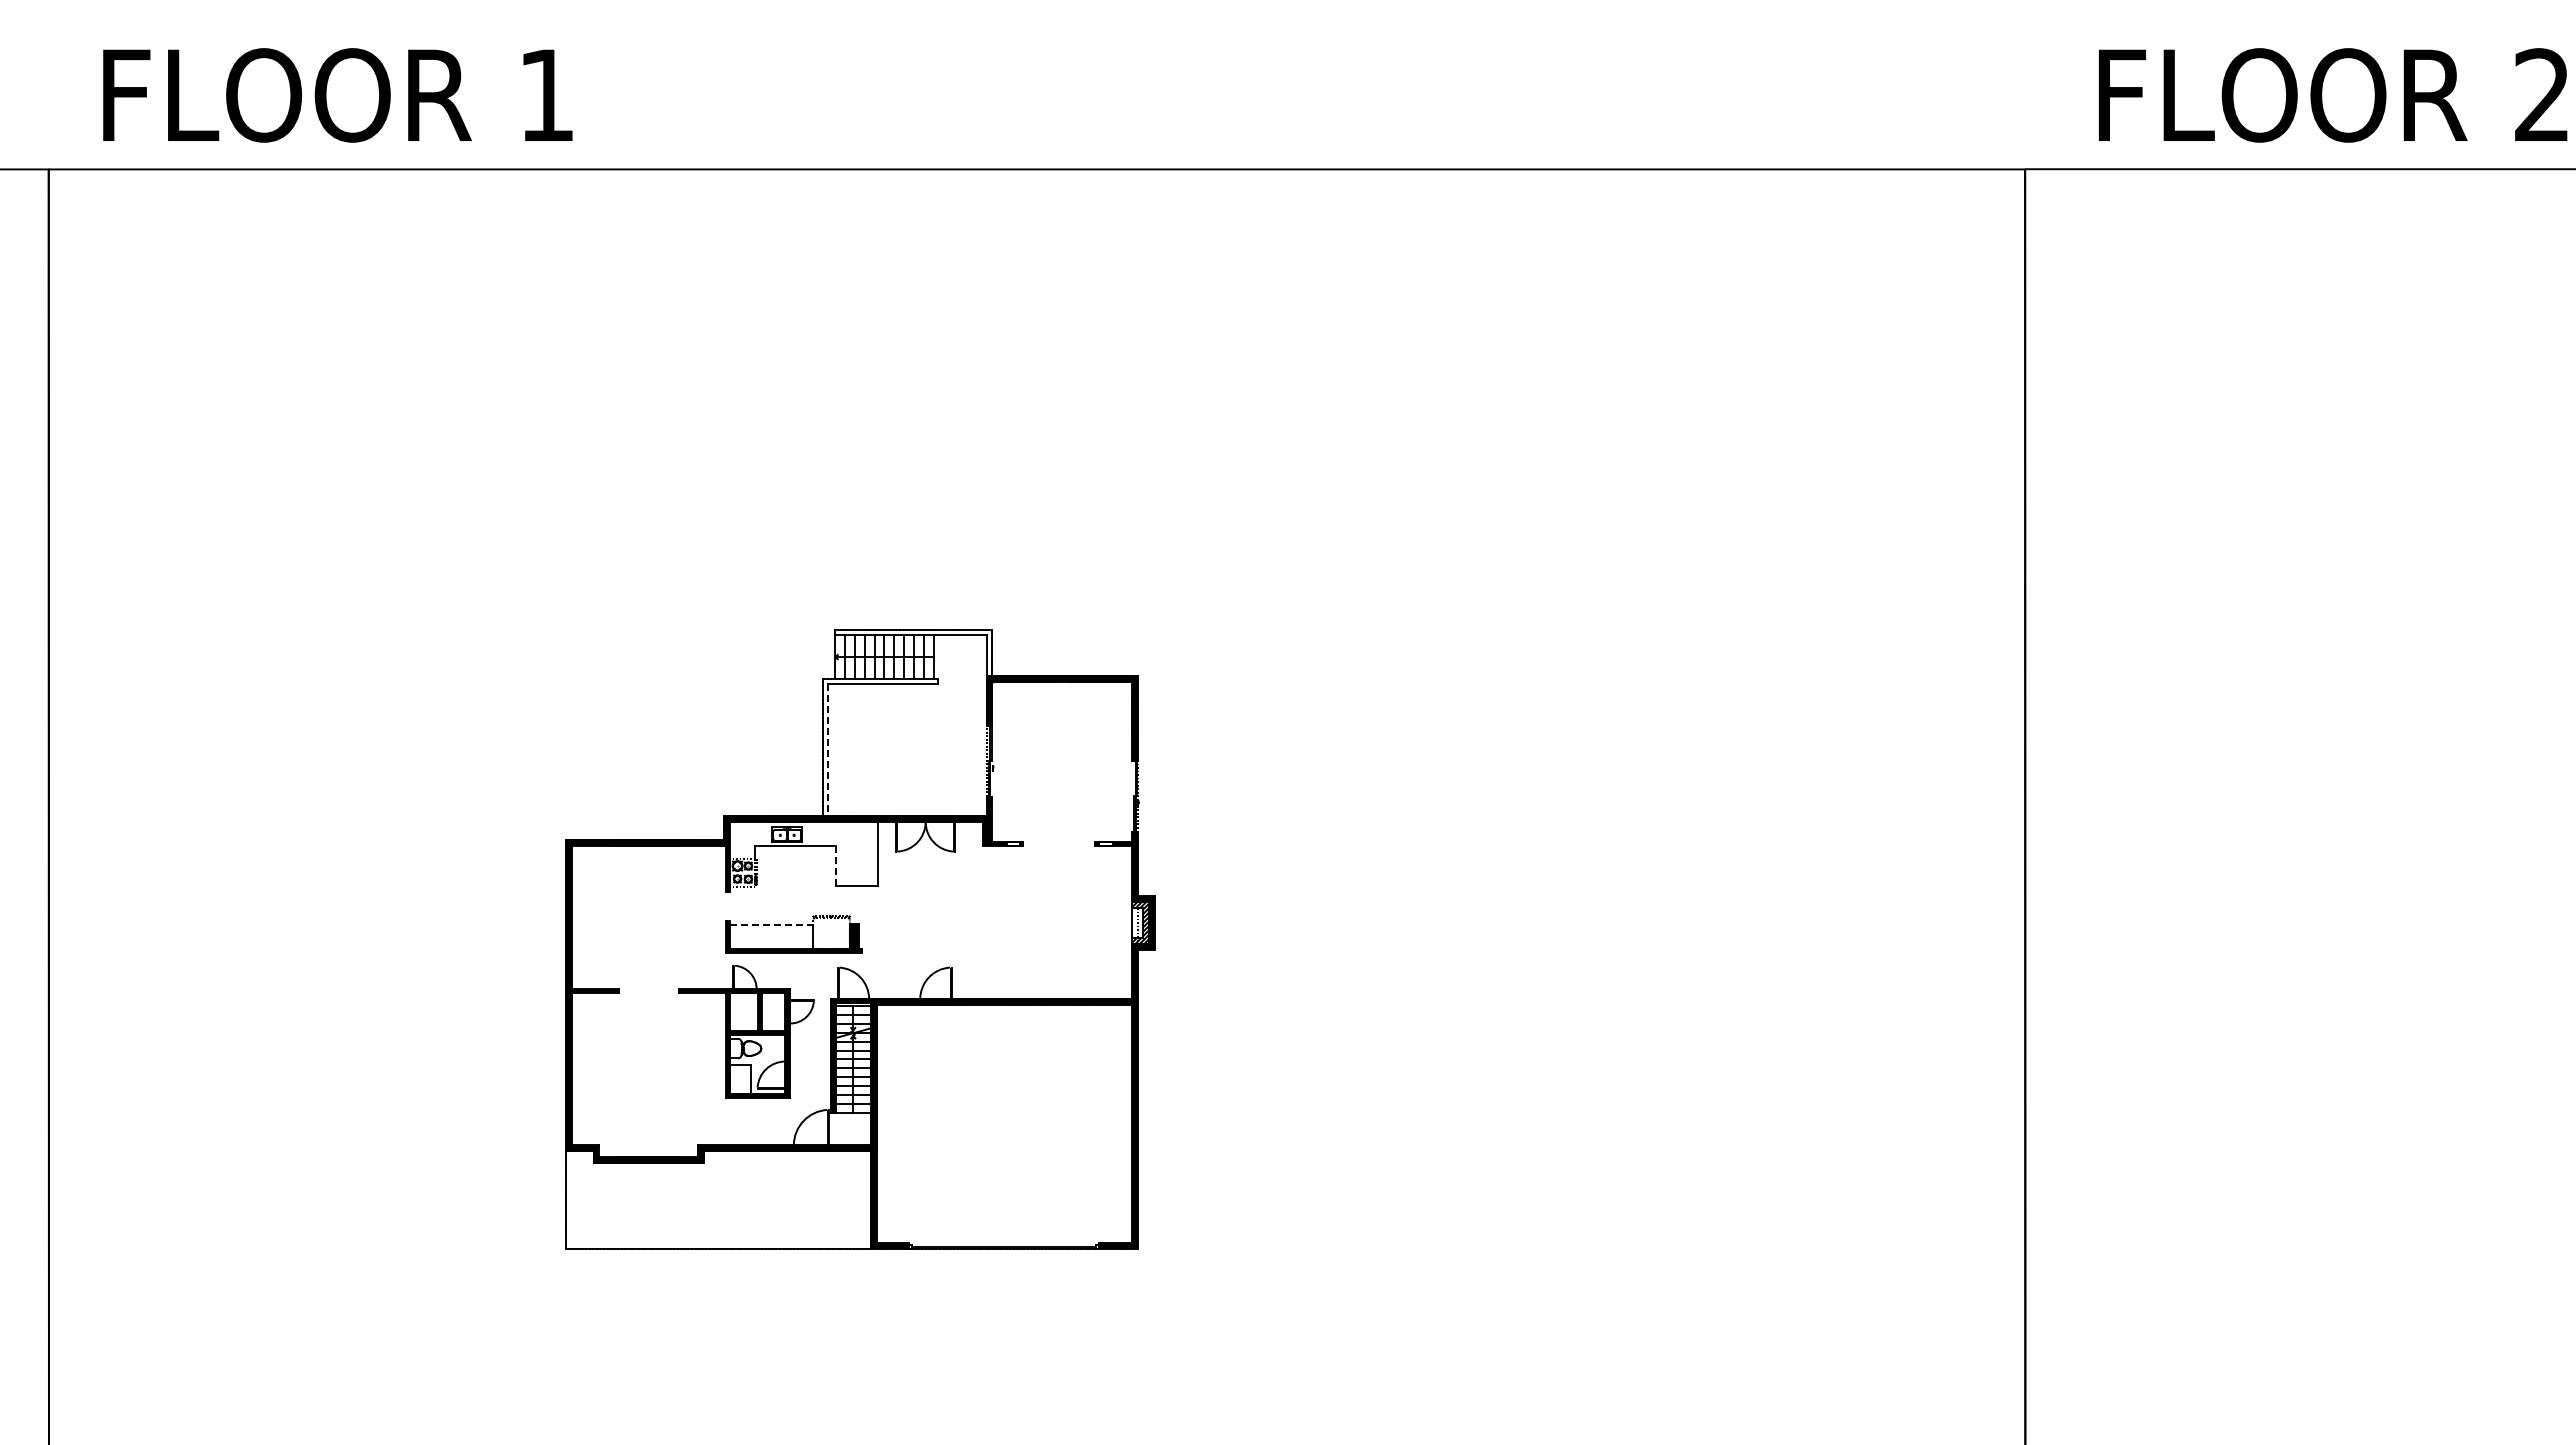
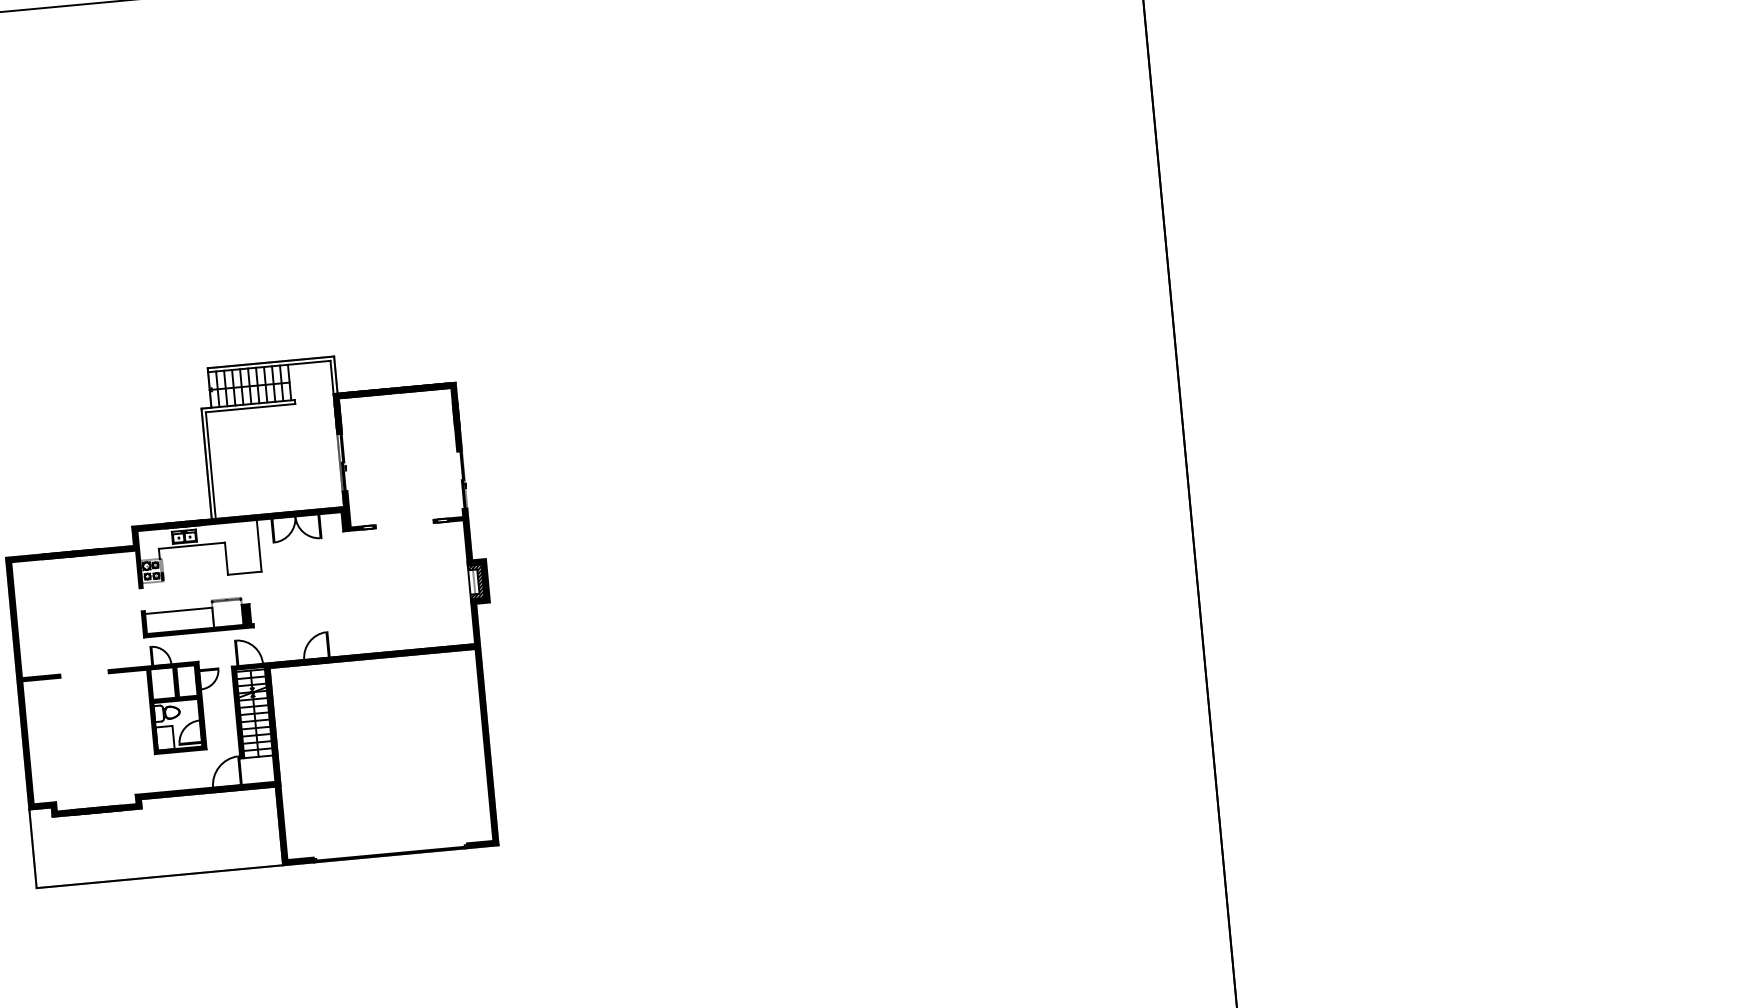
line: (827, 750) -> (210, 466), dashed -> solid
line: (836, 866) -> (226, 559), dashed -> solid
line: (771, 924) -> (178, 610), dashed -> solid

